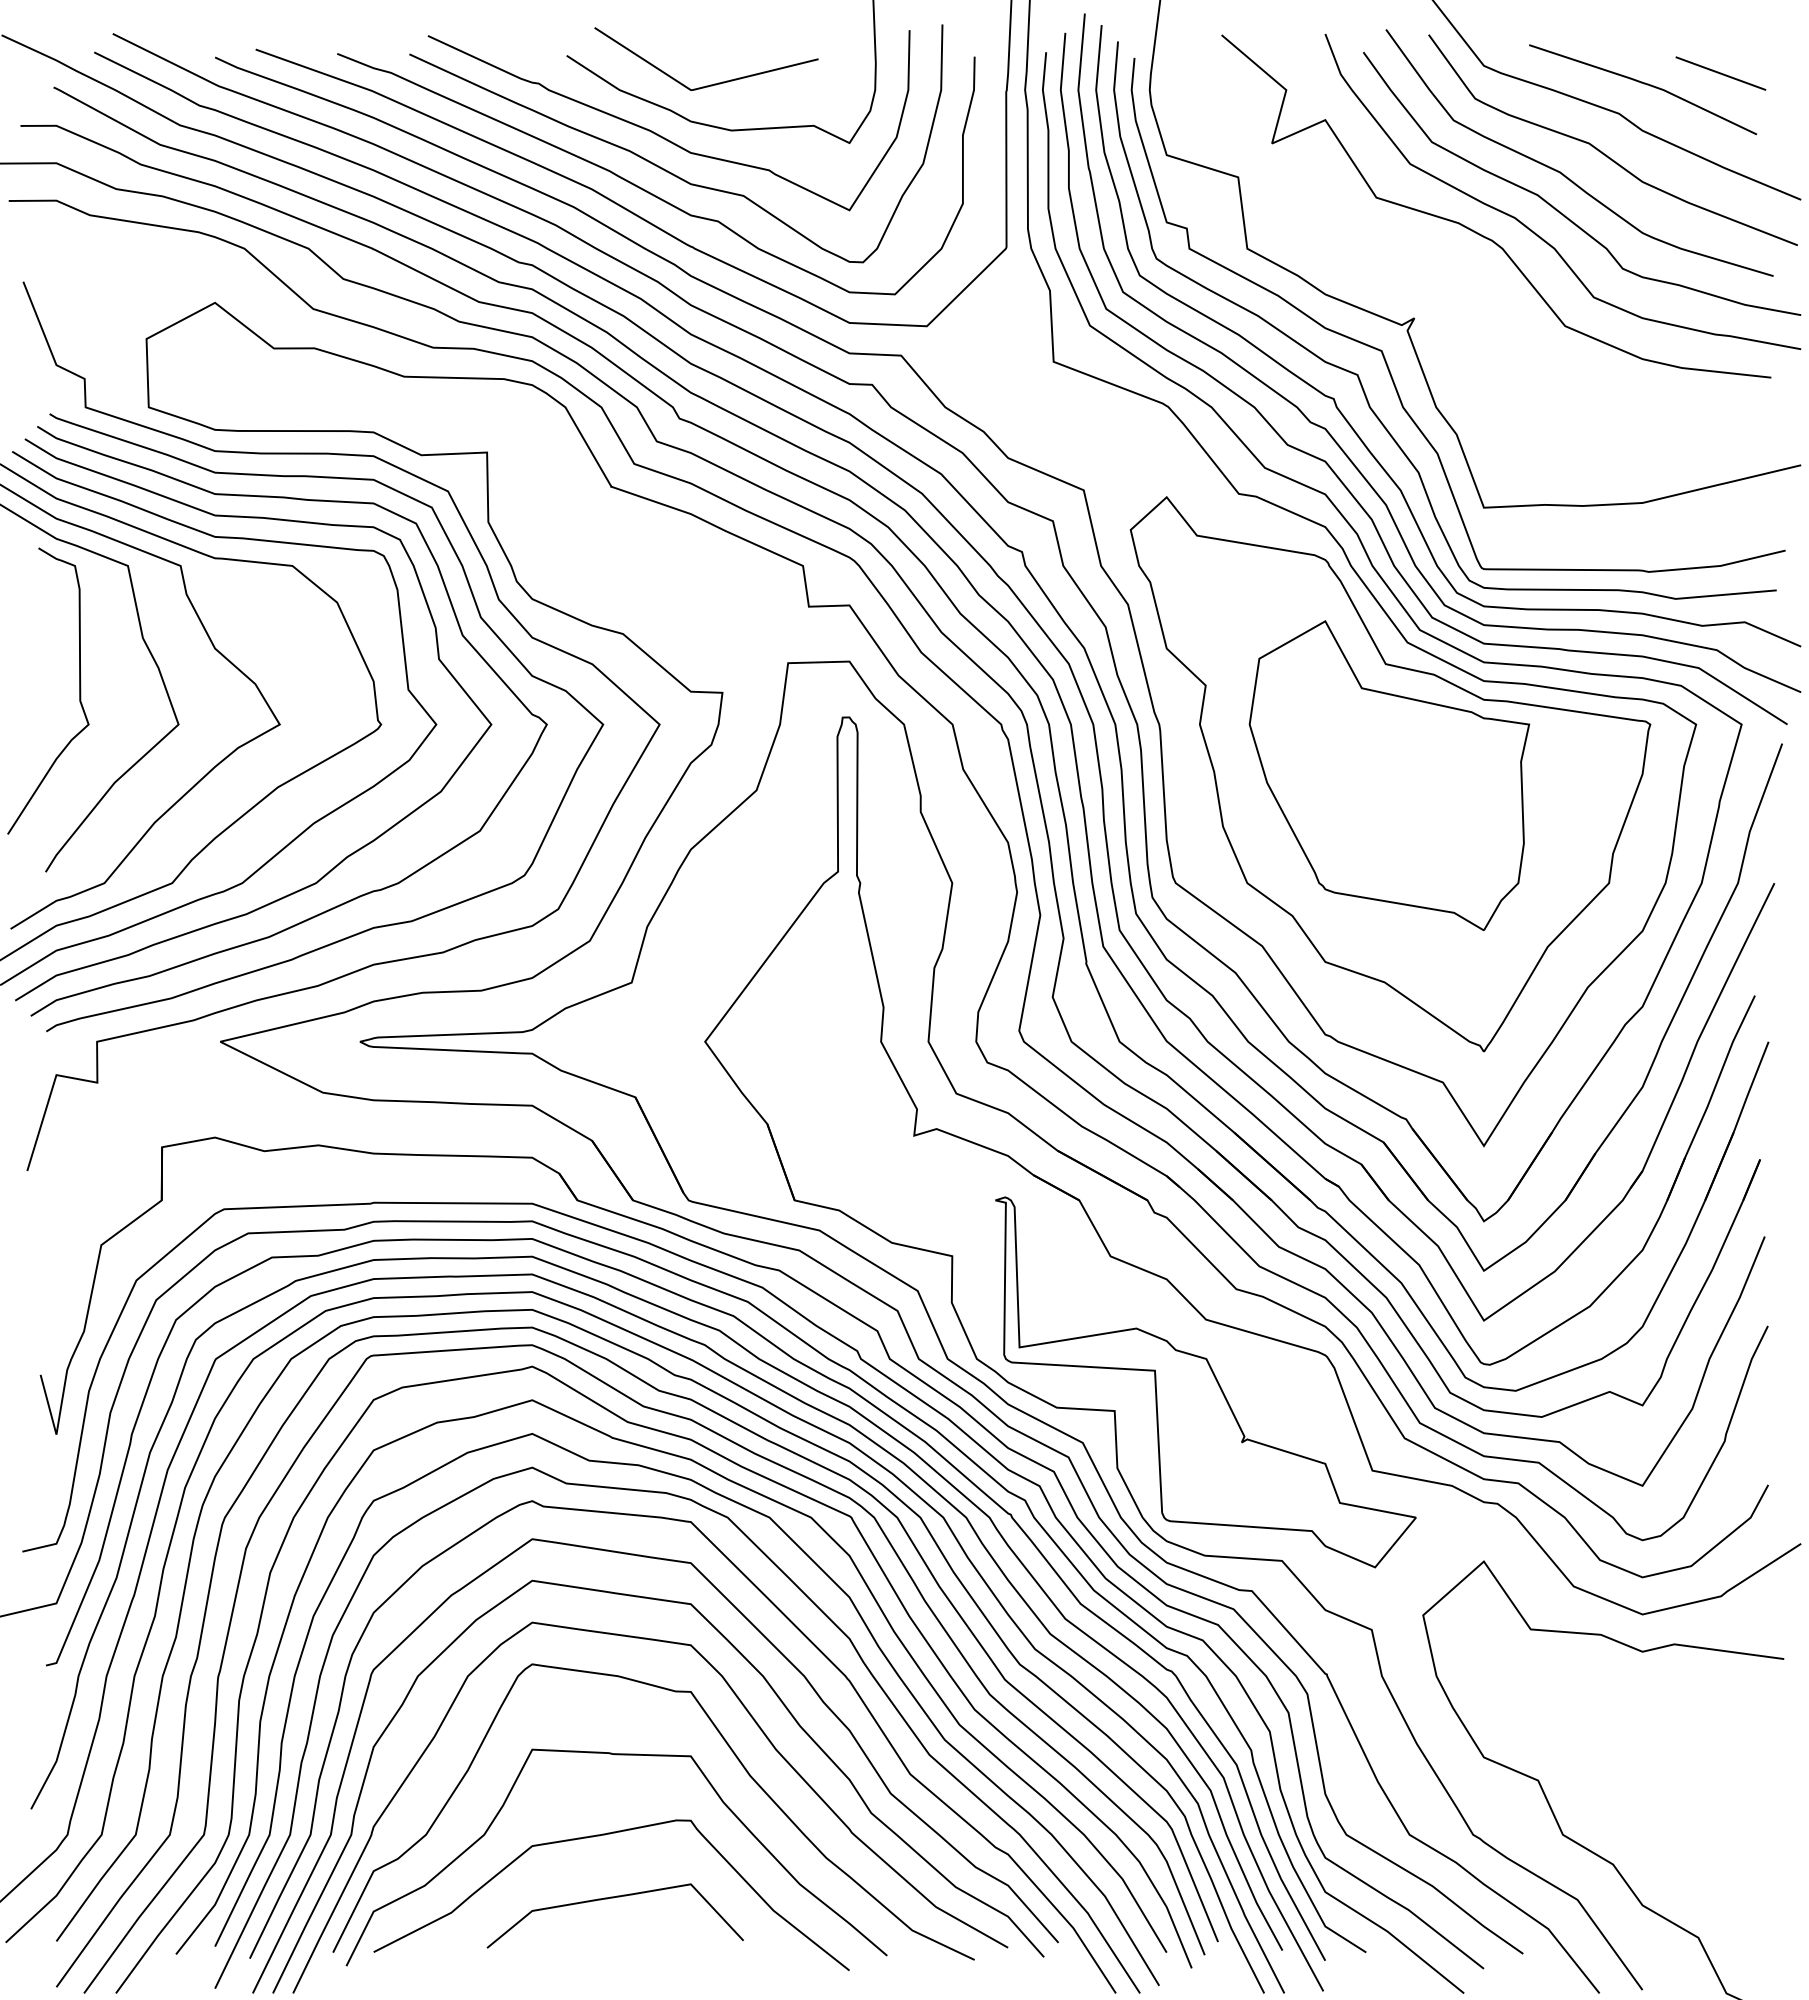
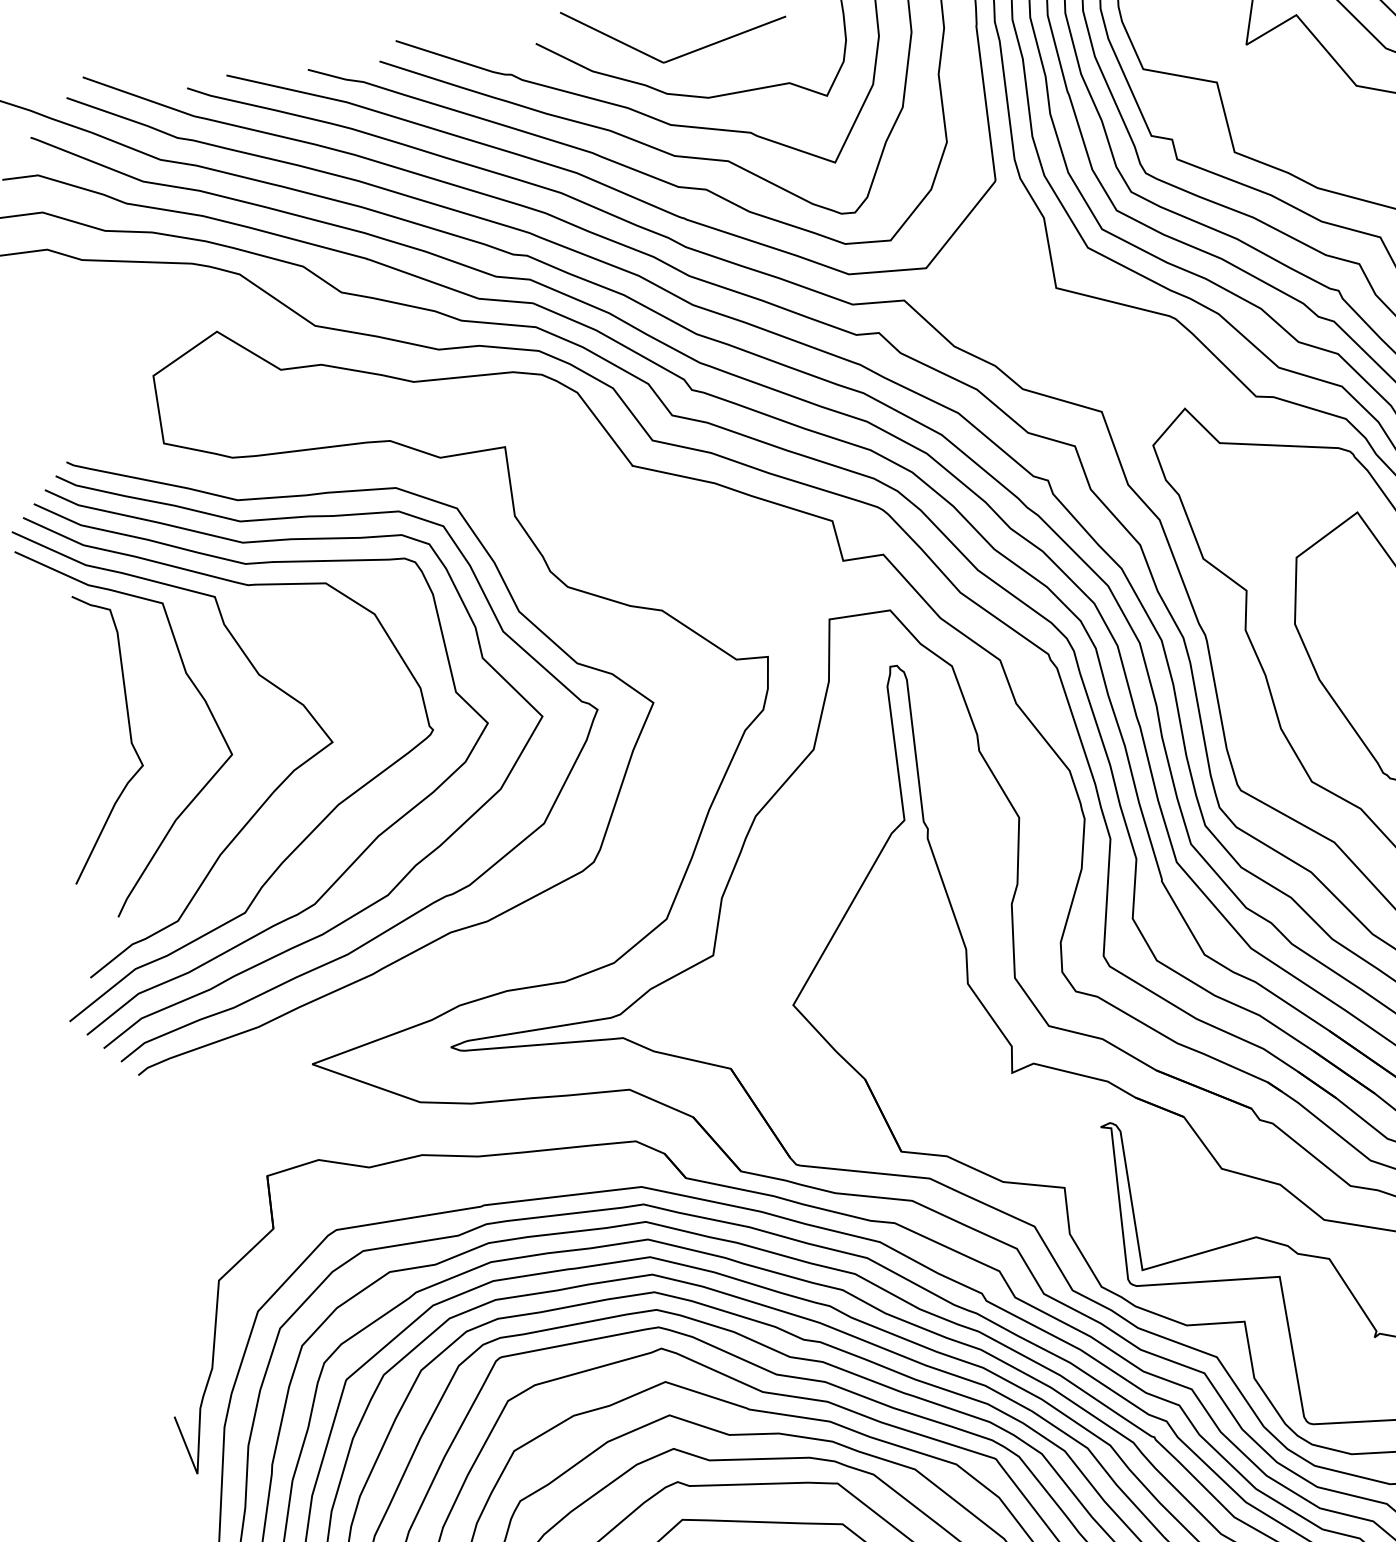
curve: (497, 599) -> (533, 591), removed

